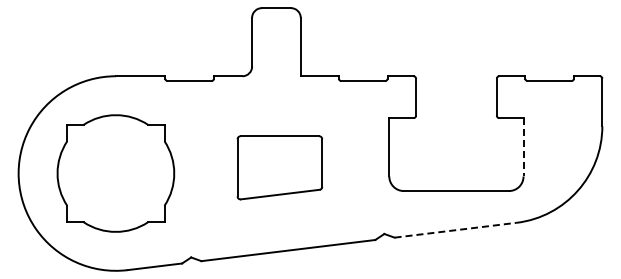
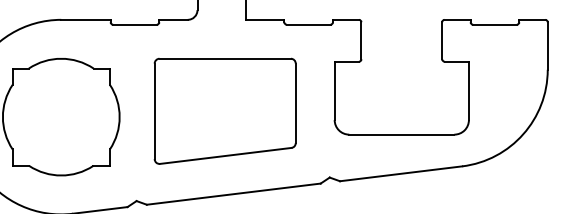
line: (523, 147) -> (468, 91), dashed -> solid
part: (279, 167) -> (224, 111), size x1.67
line: (455, 230) -> (400, 174), dashed -> solid

